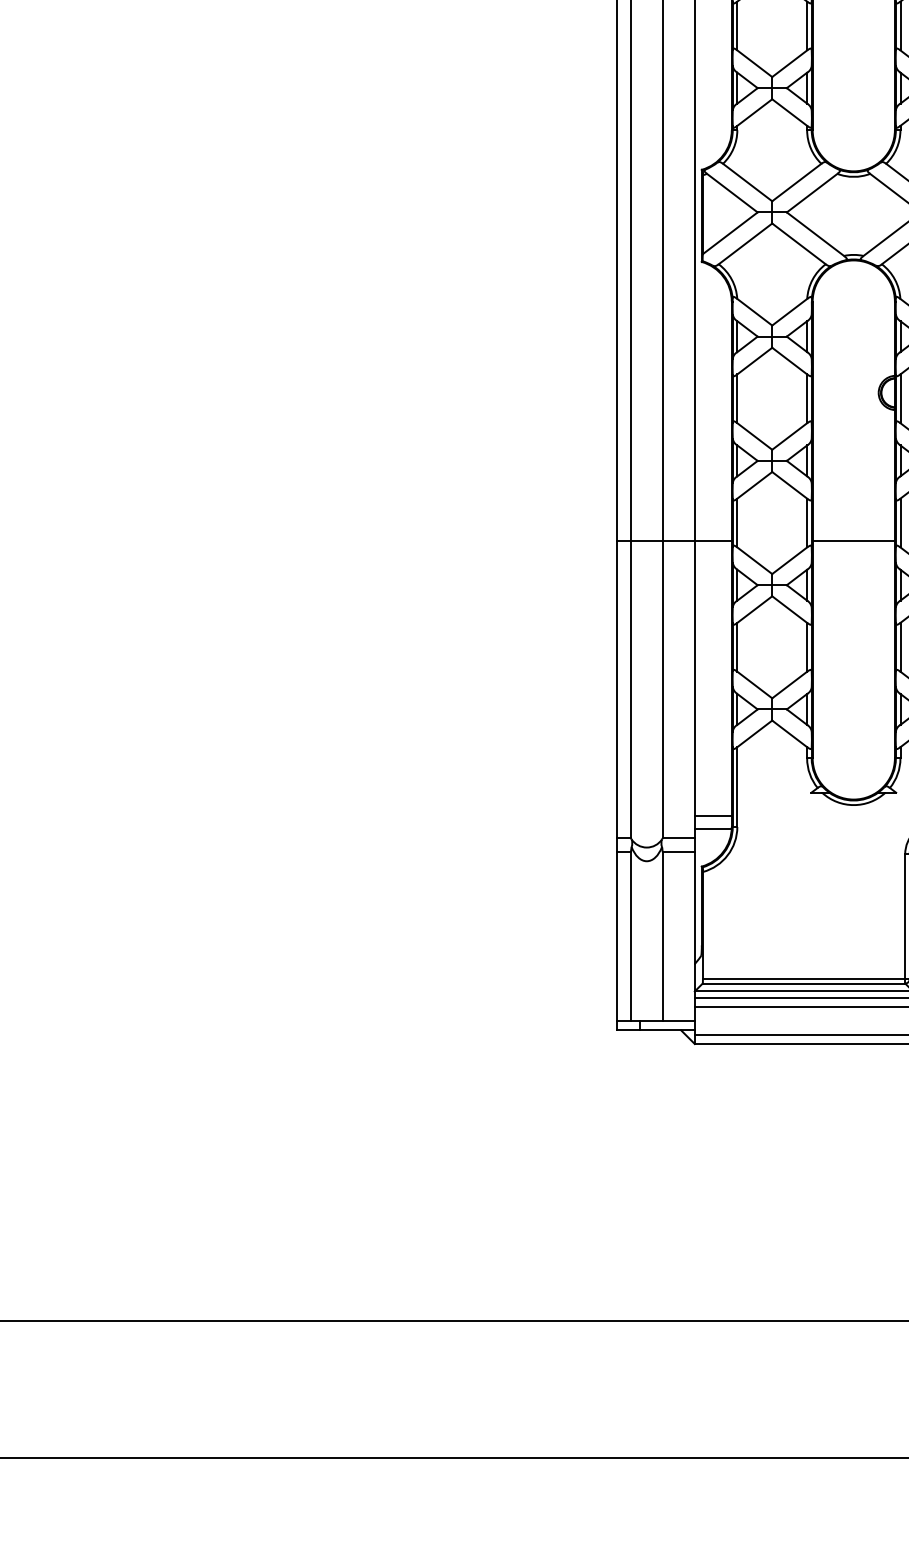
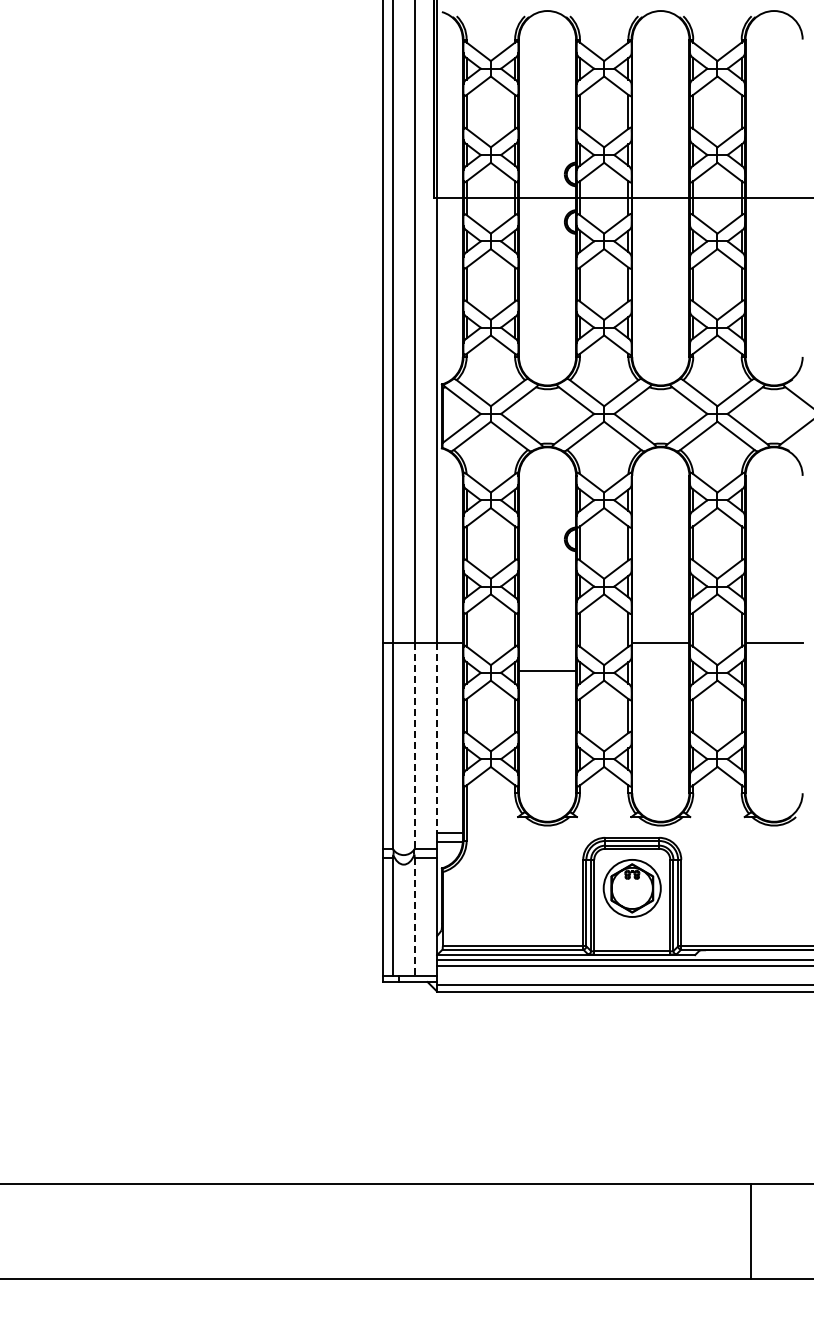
line: (853, 541) -> (547, 670), moved
line: (695, 679) -> (437, 738), solid -> dashed
line: (662, 691) -> (414, 746), solid -> dashed
line: (662, 937) -> (414, 917), solid -> dashed

